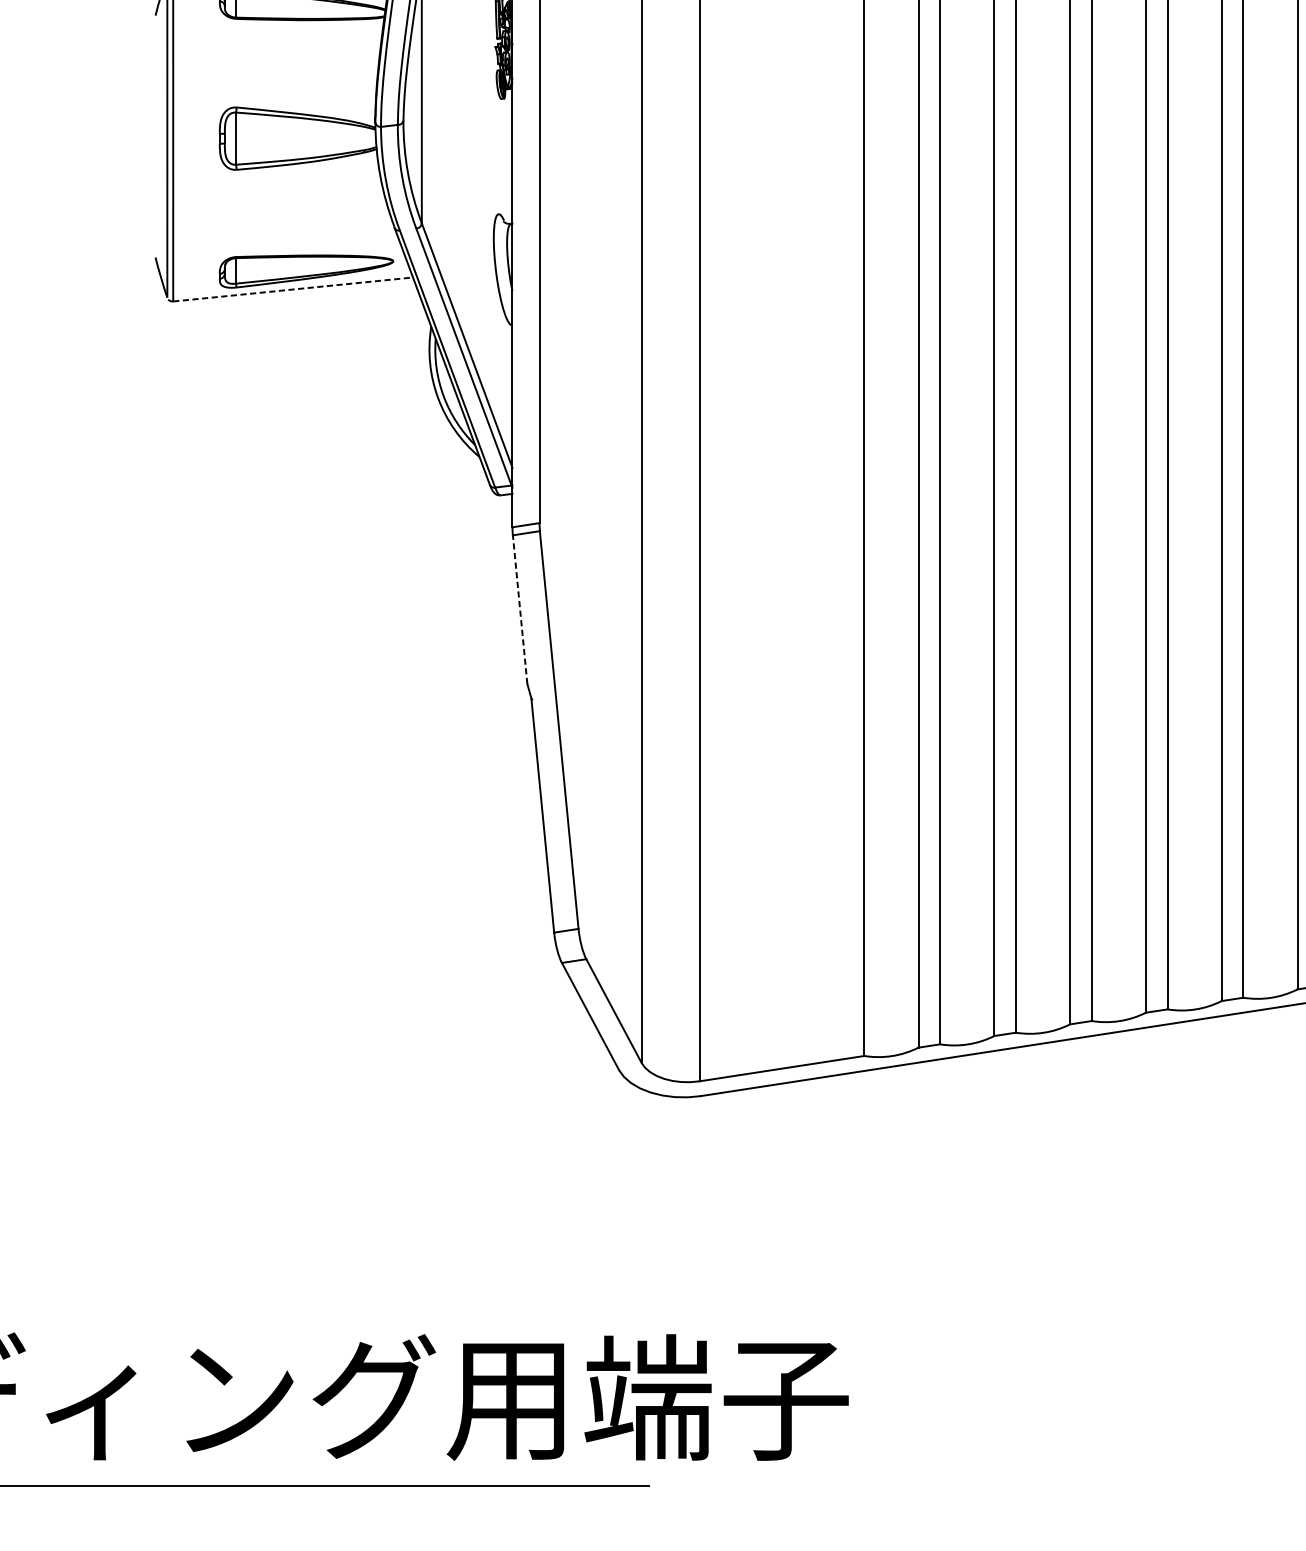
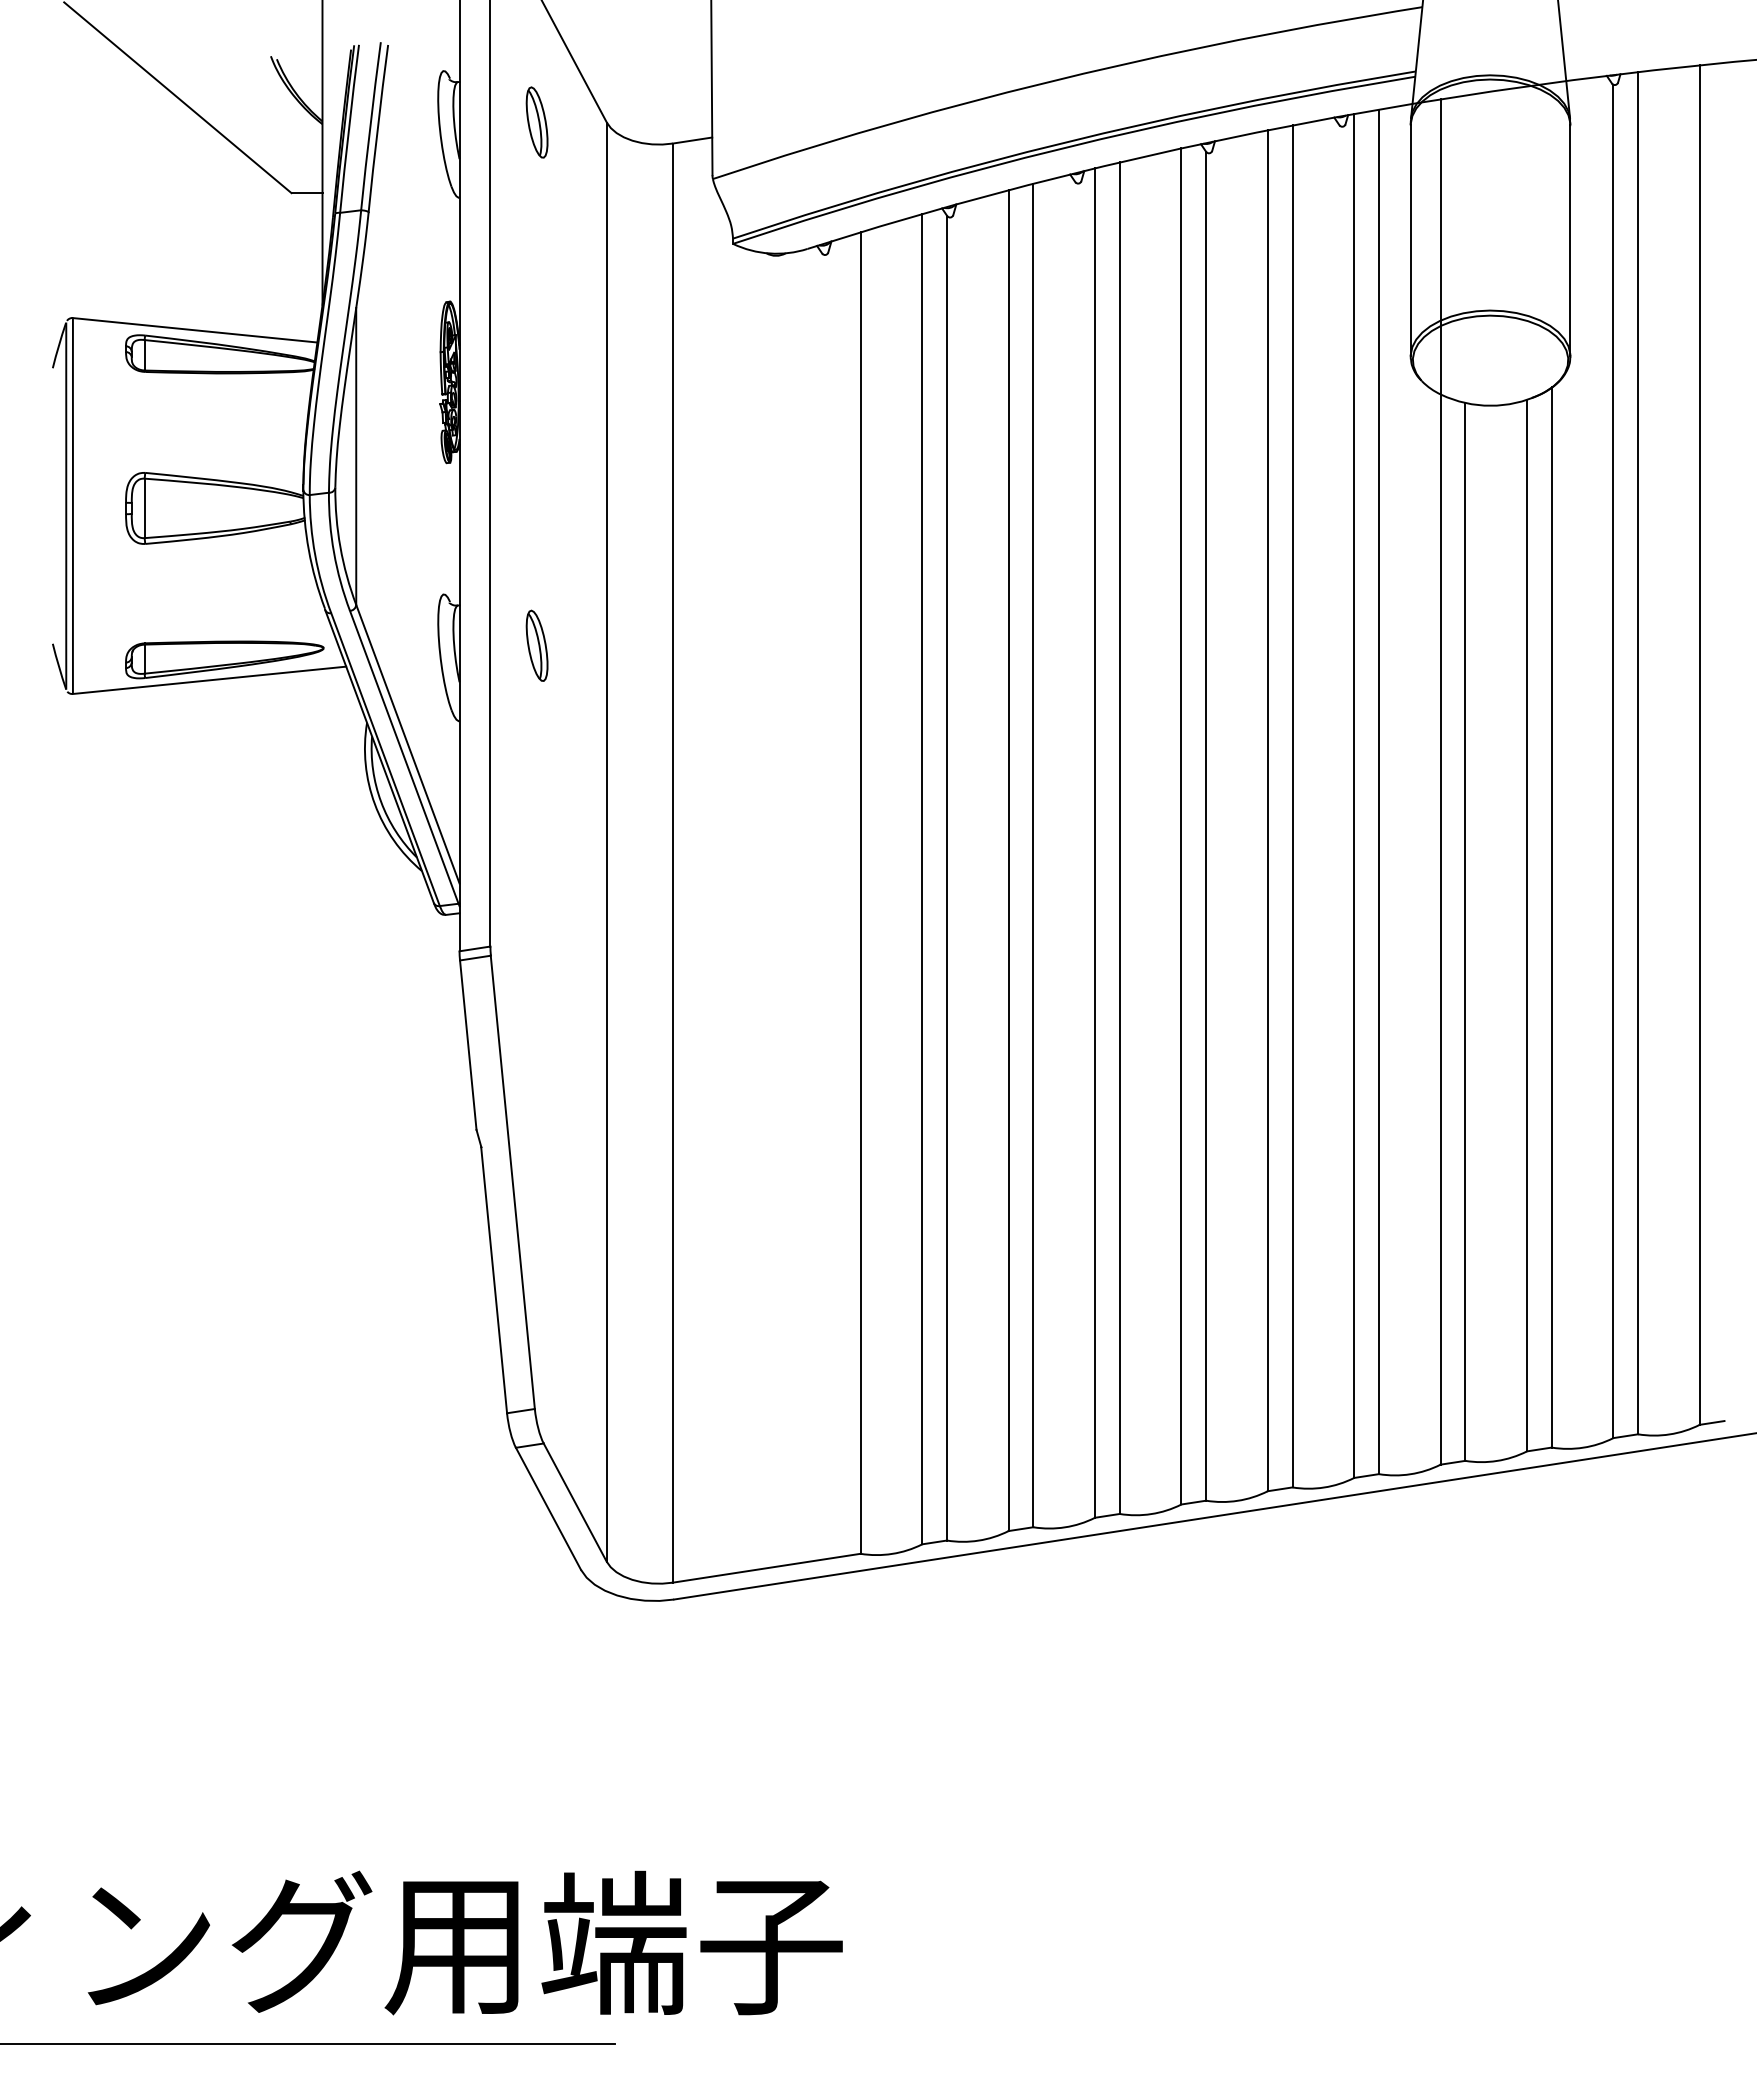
part: (579, 258) -> (536, 645), added
line: (293, 289) -> (210, 680), dashed -> solid
line: (520, 609) -> (468, 1044), dashed -> solid

